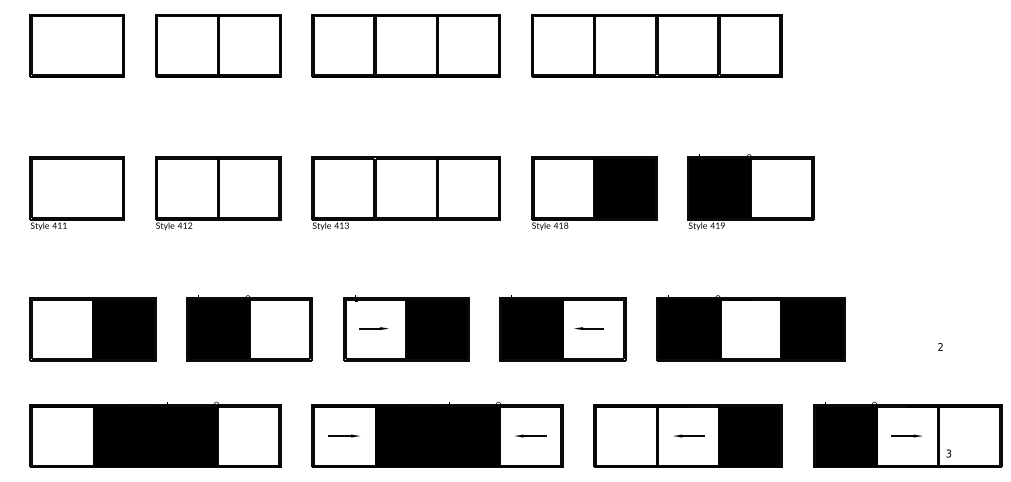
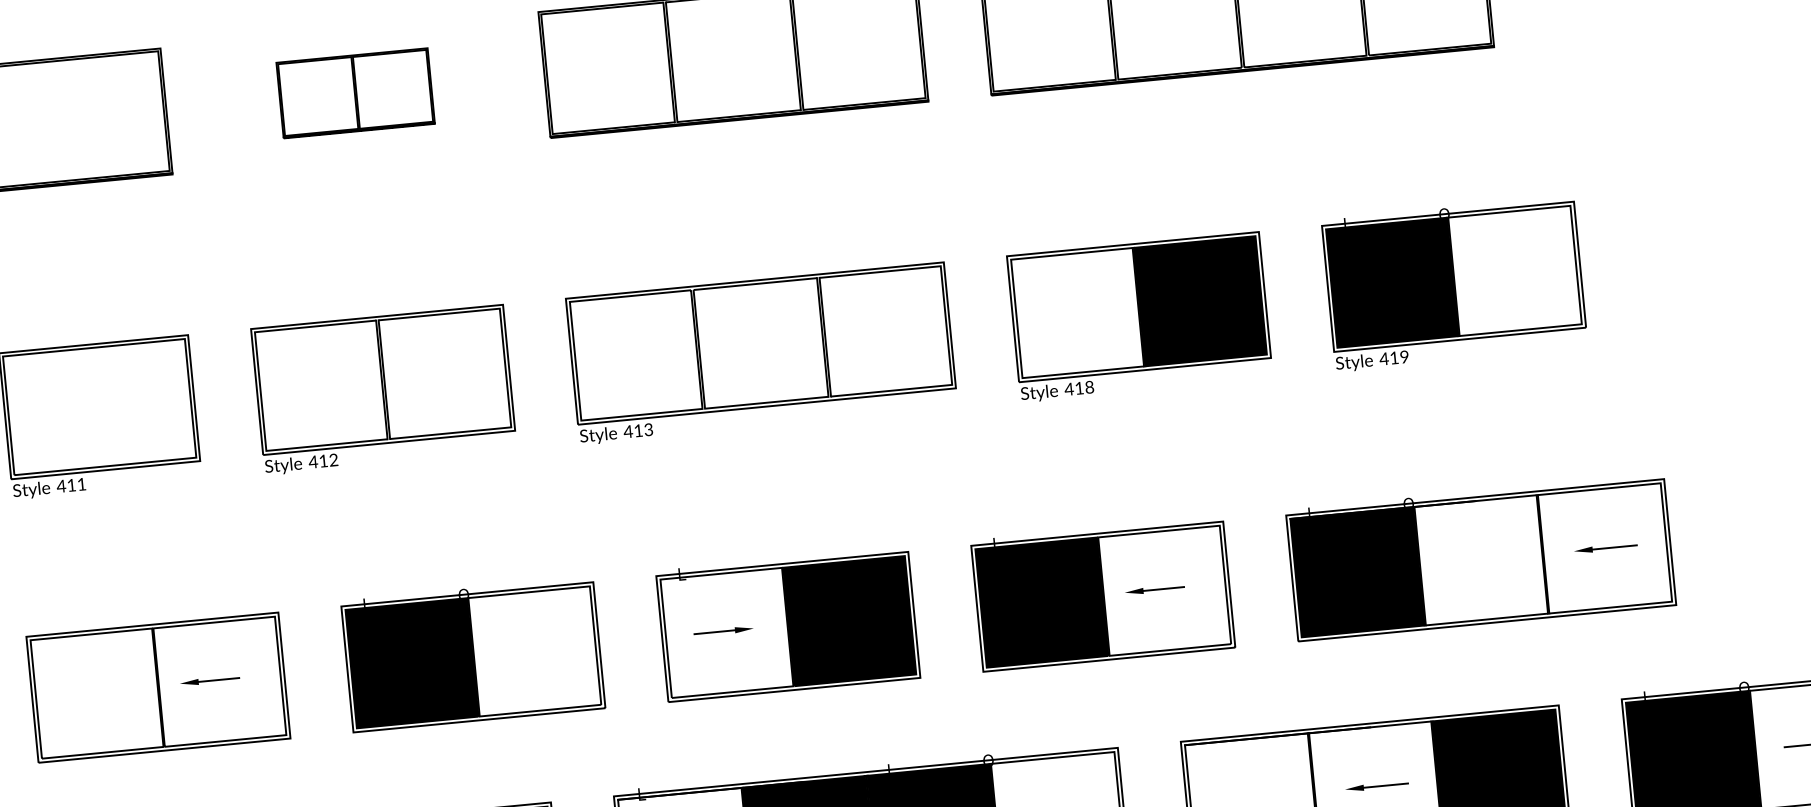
part: (218, 45) -> (355, 92), size x0.6
fill: (123, 329) -> (219, 681), removed
fill: (812, 329) -> (1604, 548), removed

